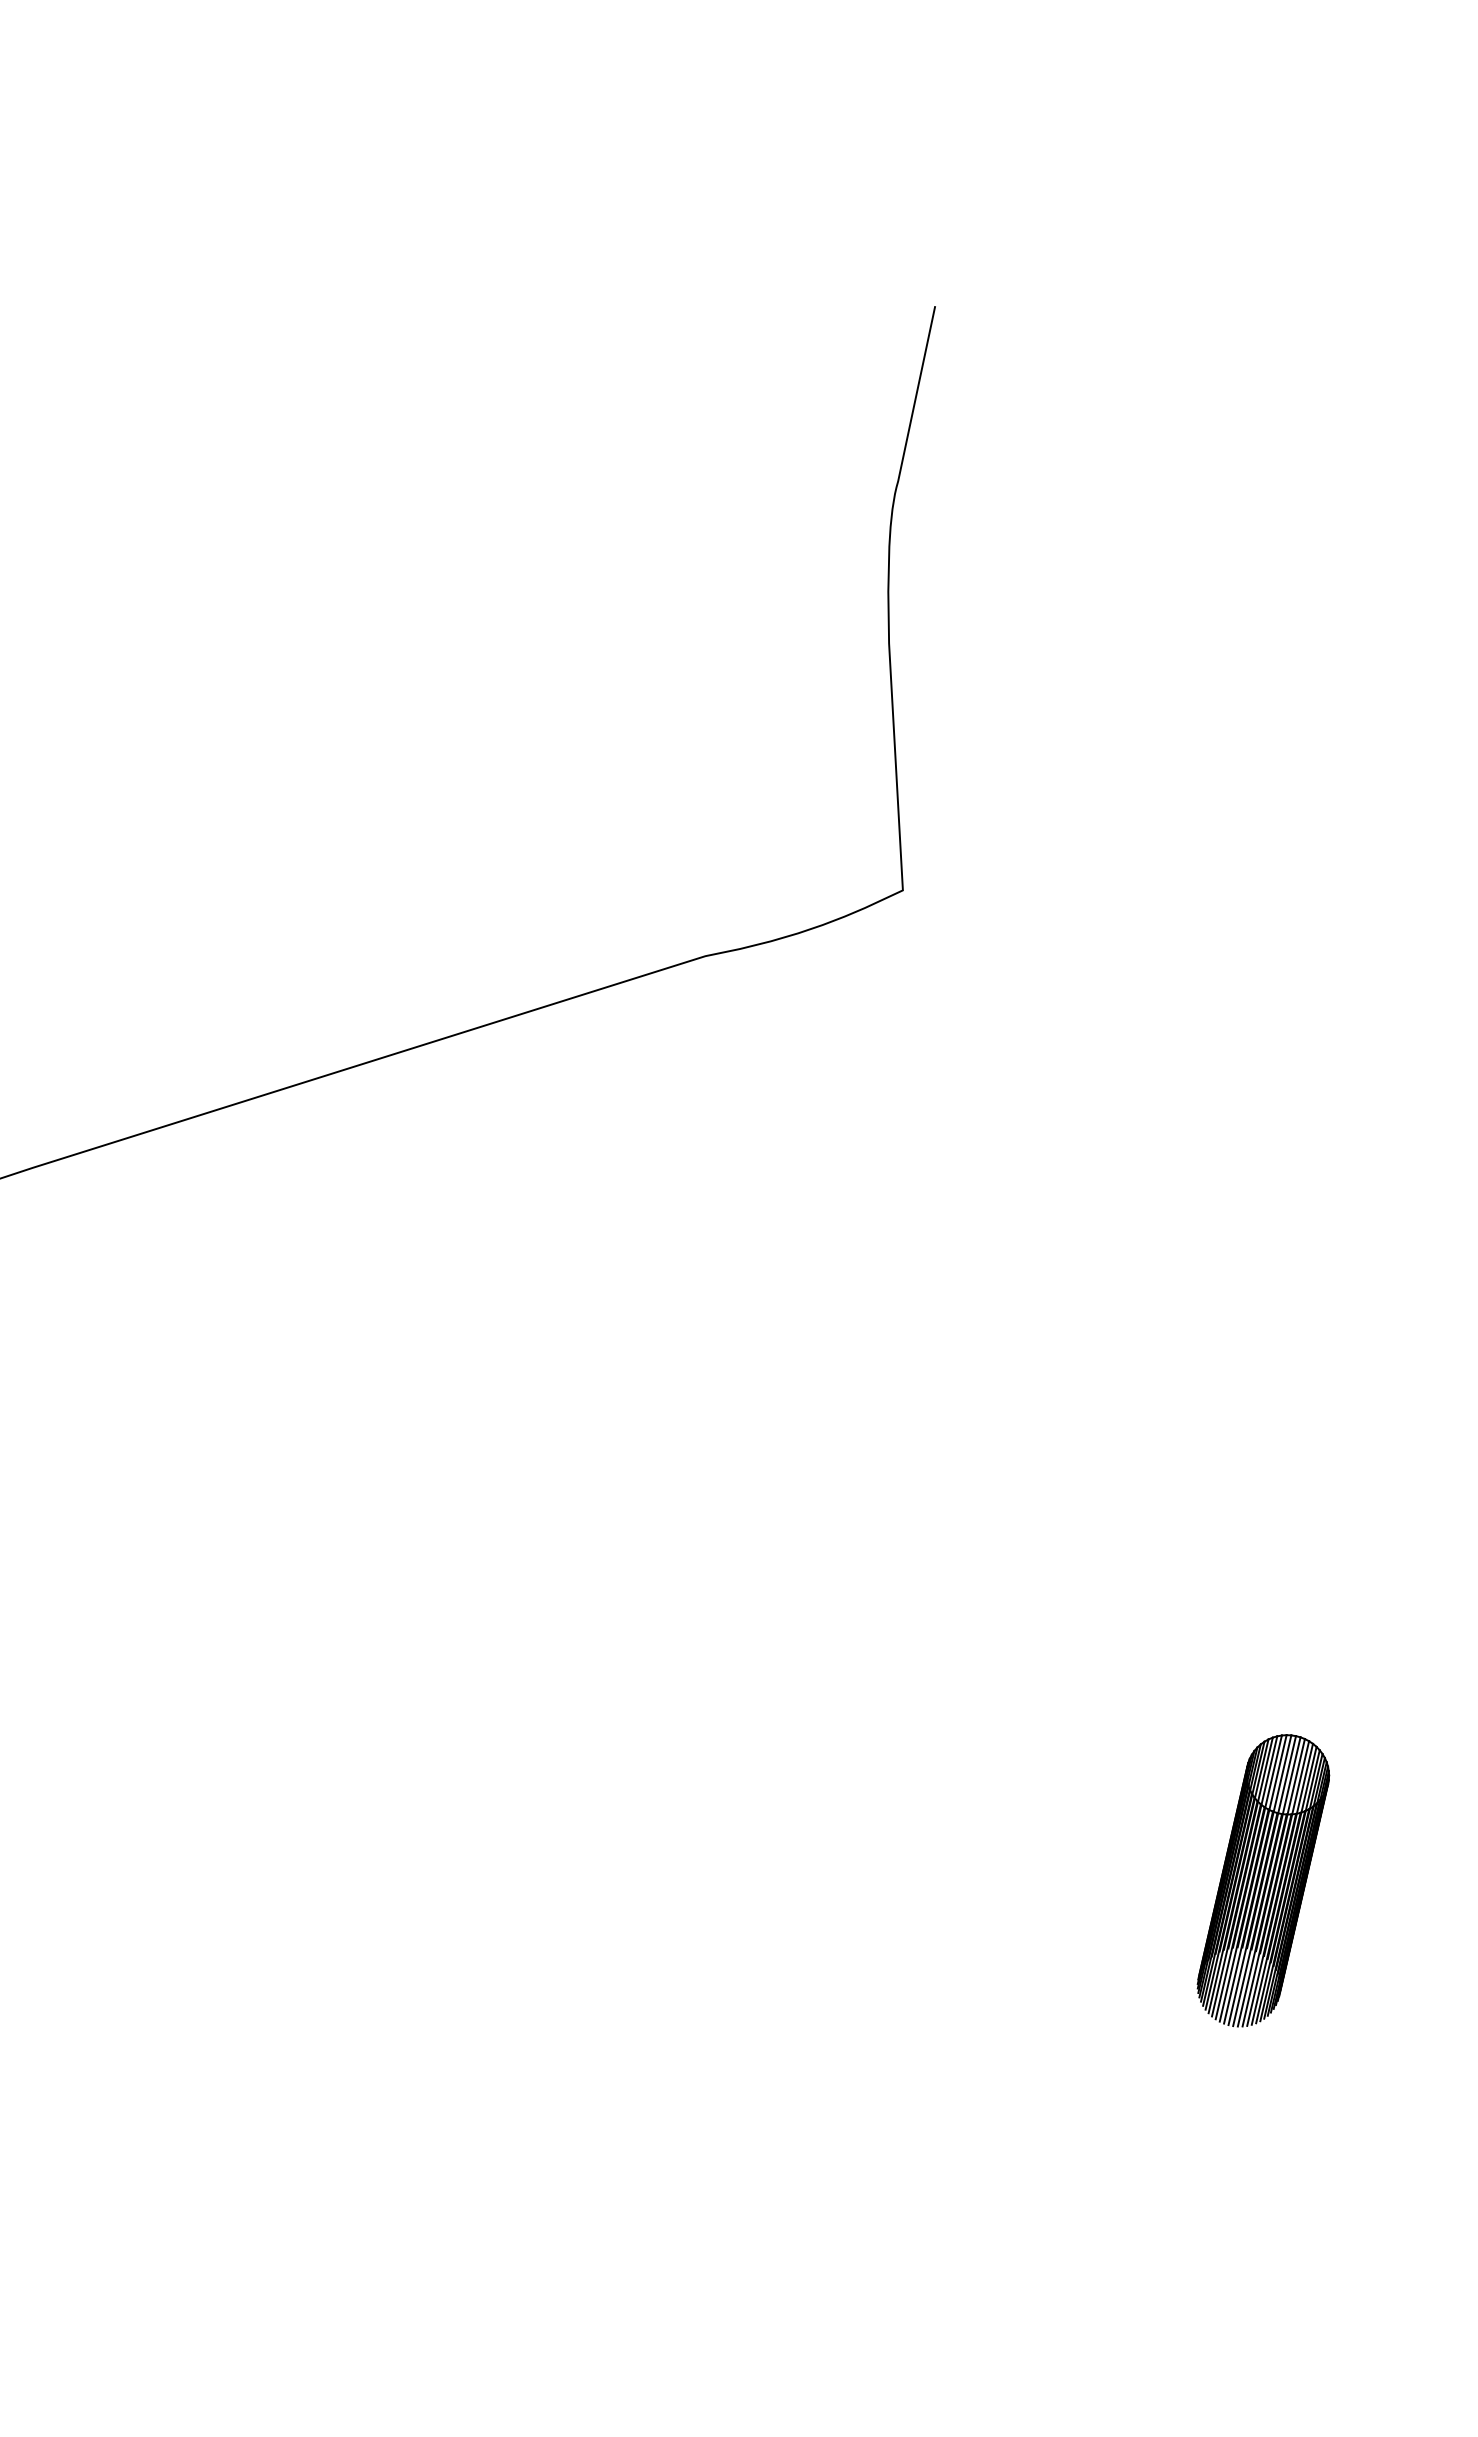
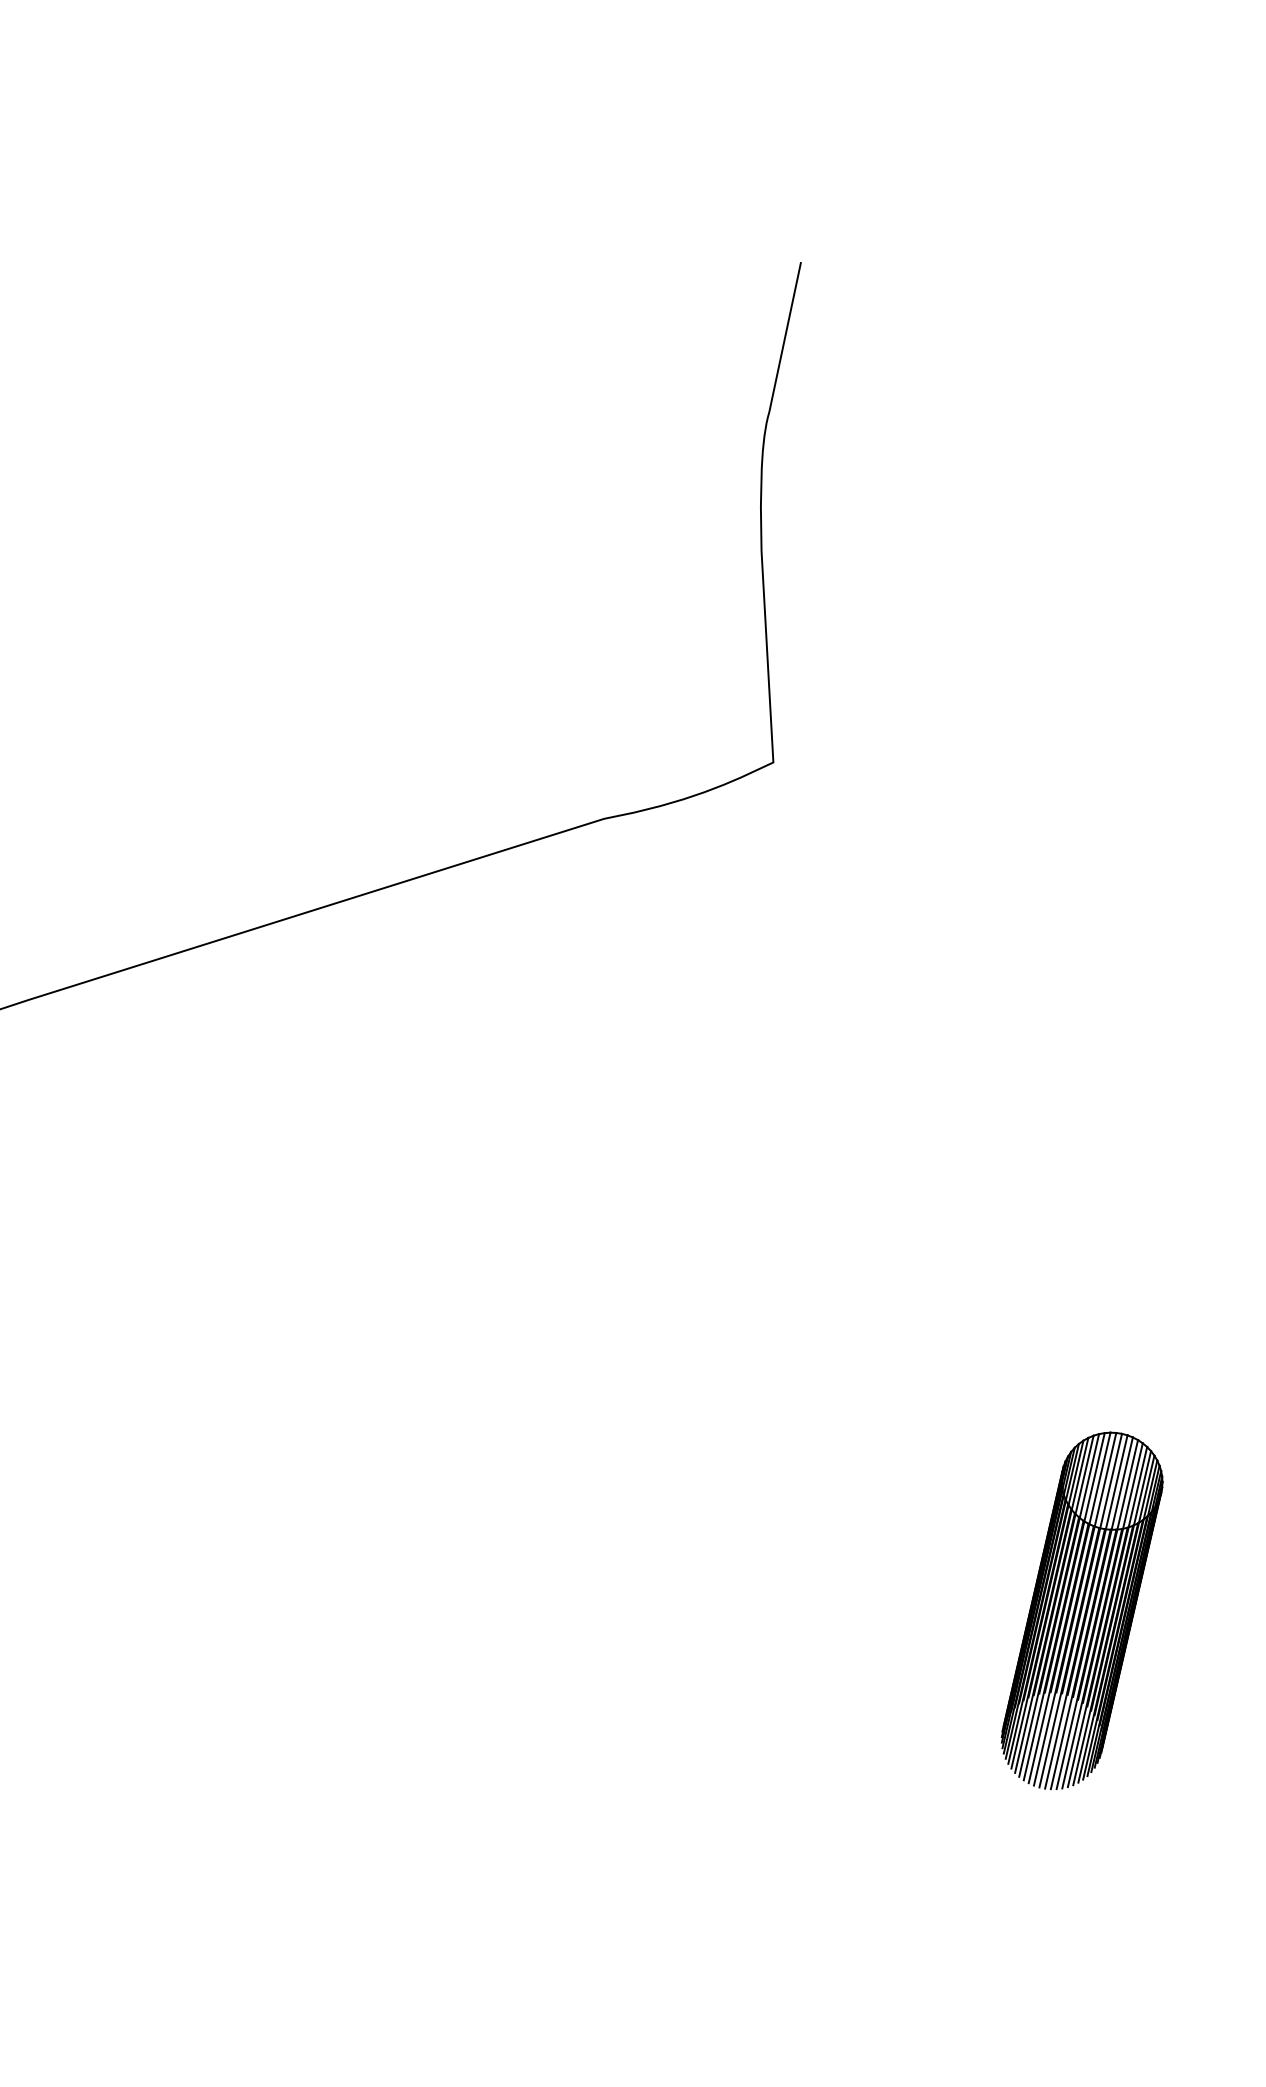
part: (1263, 1880) -> (1082, 1610), size x1.43

